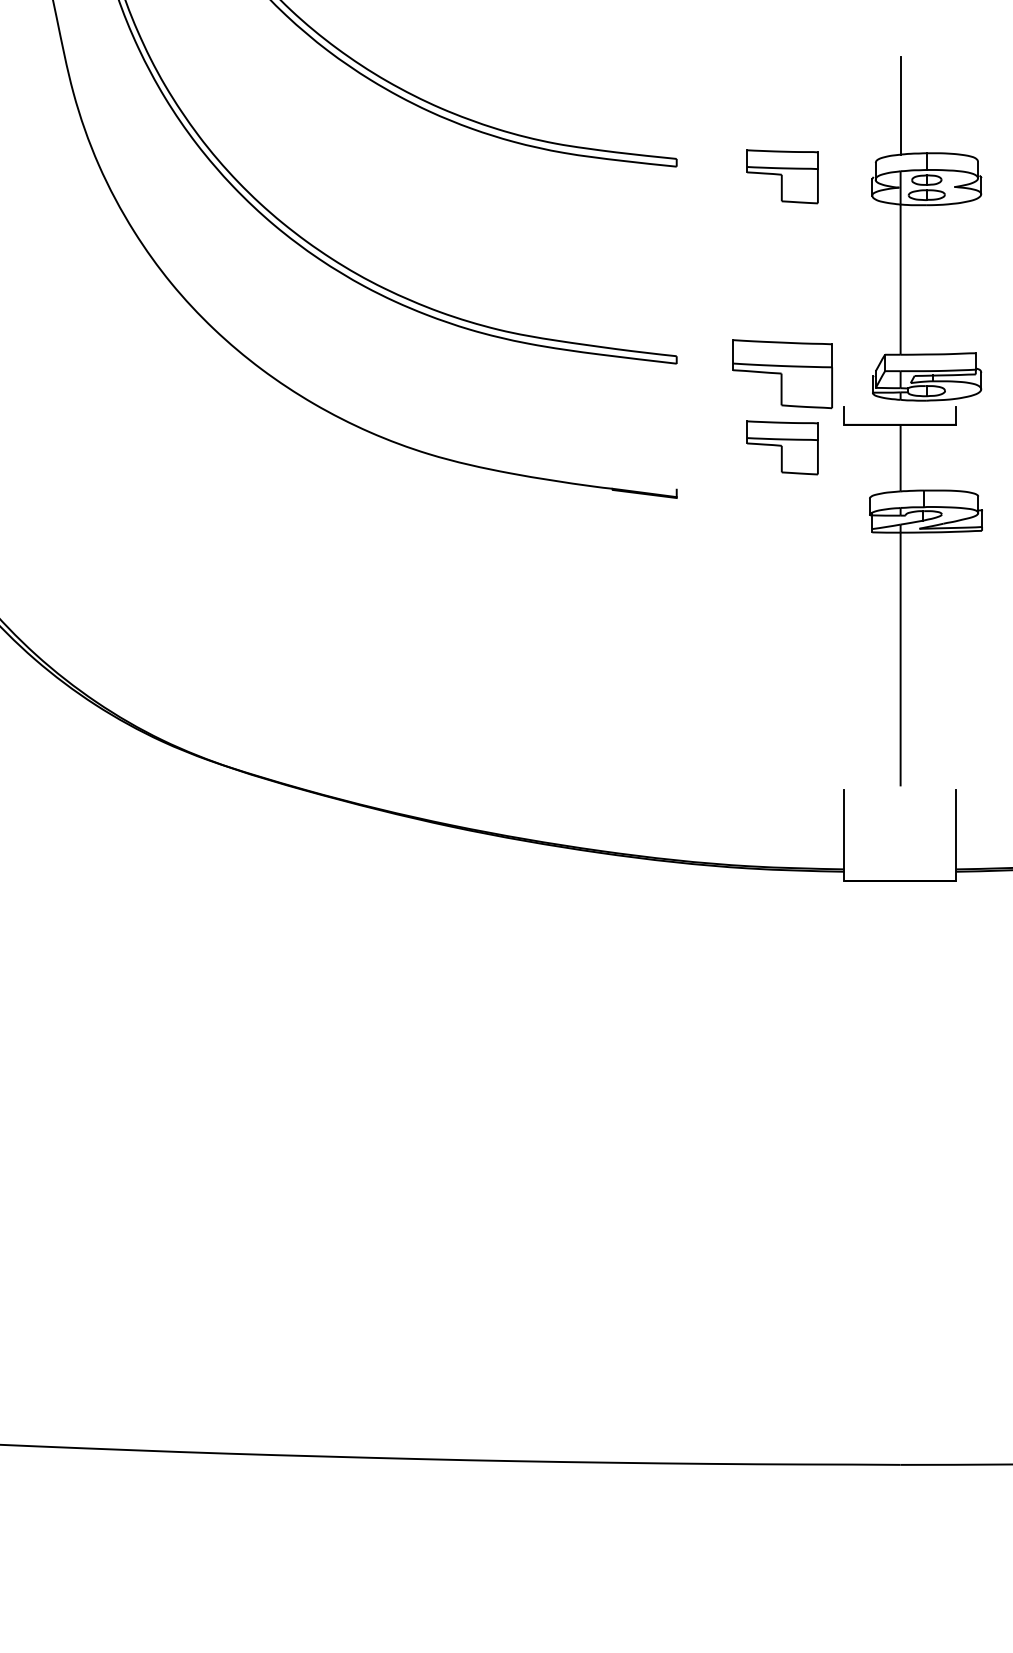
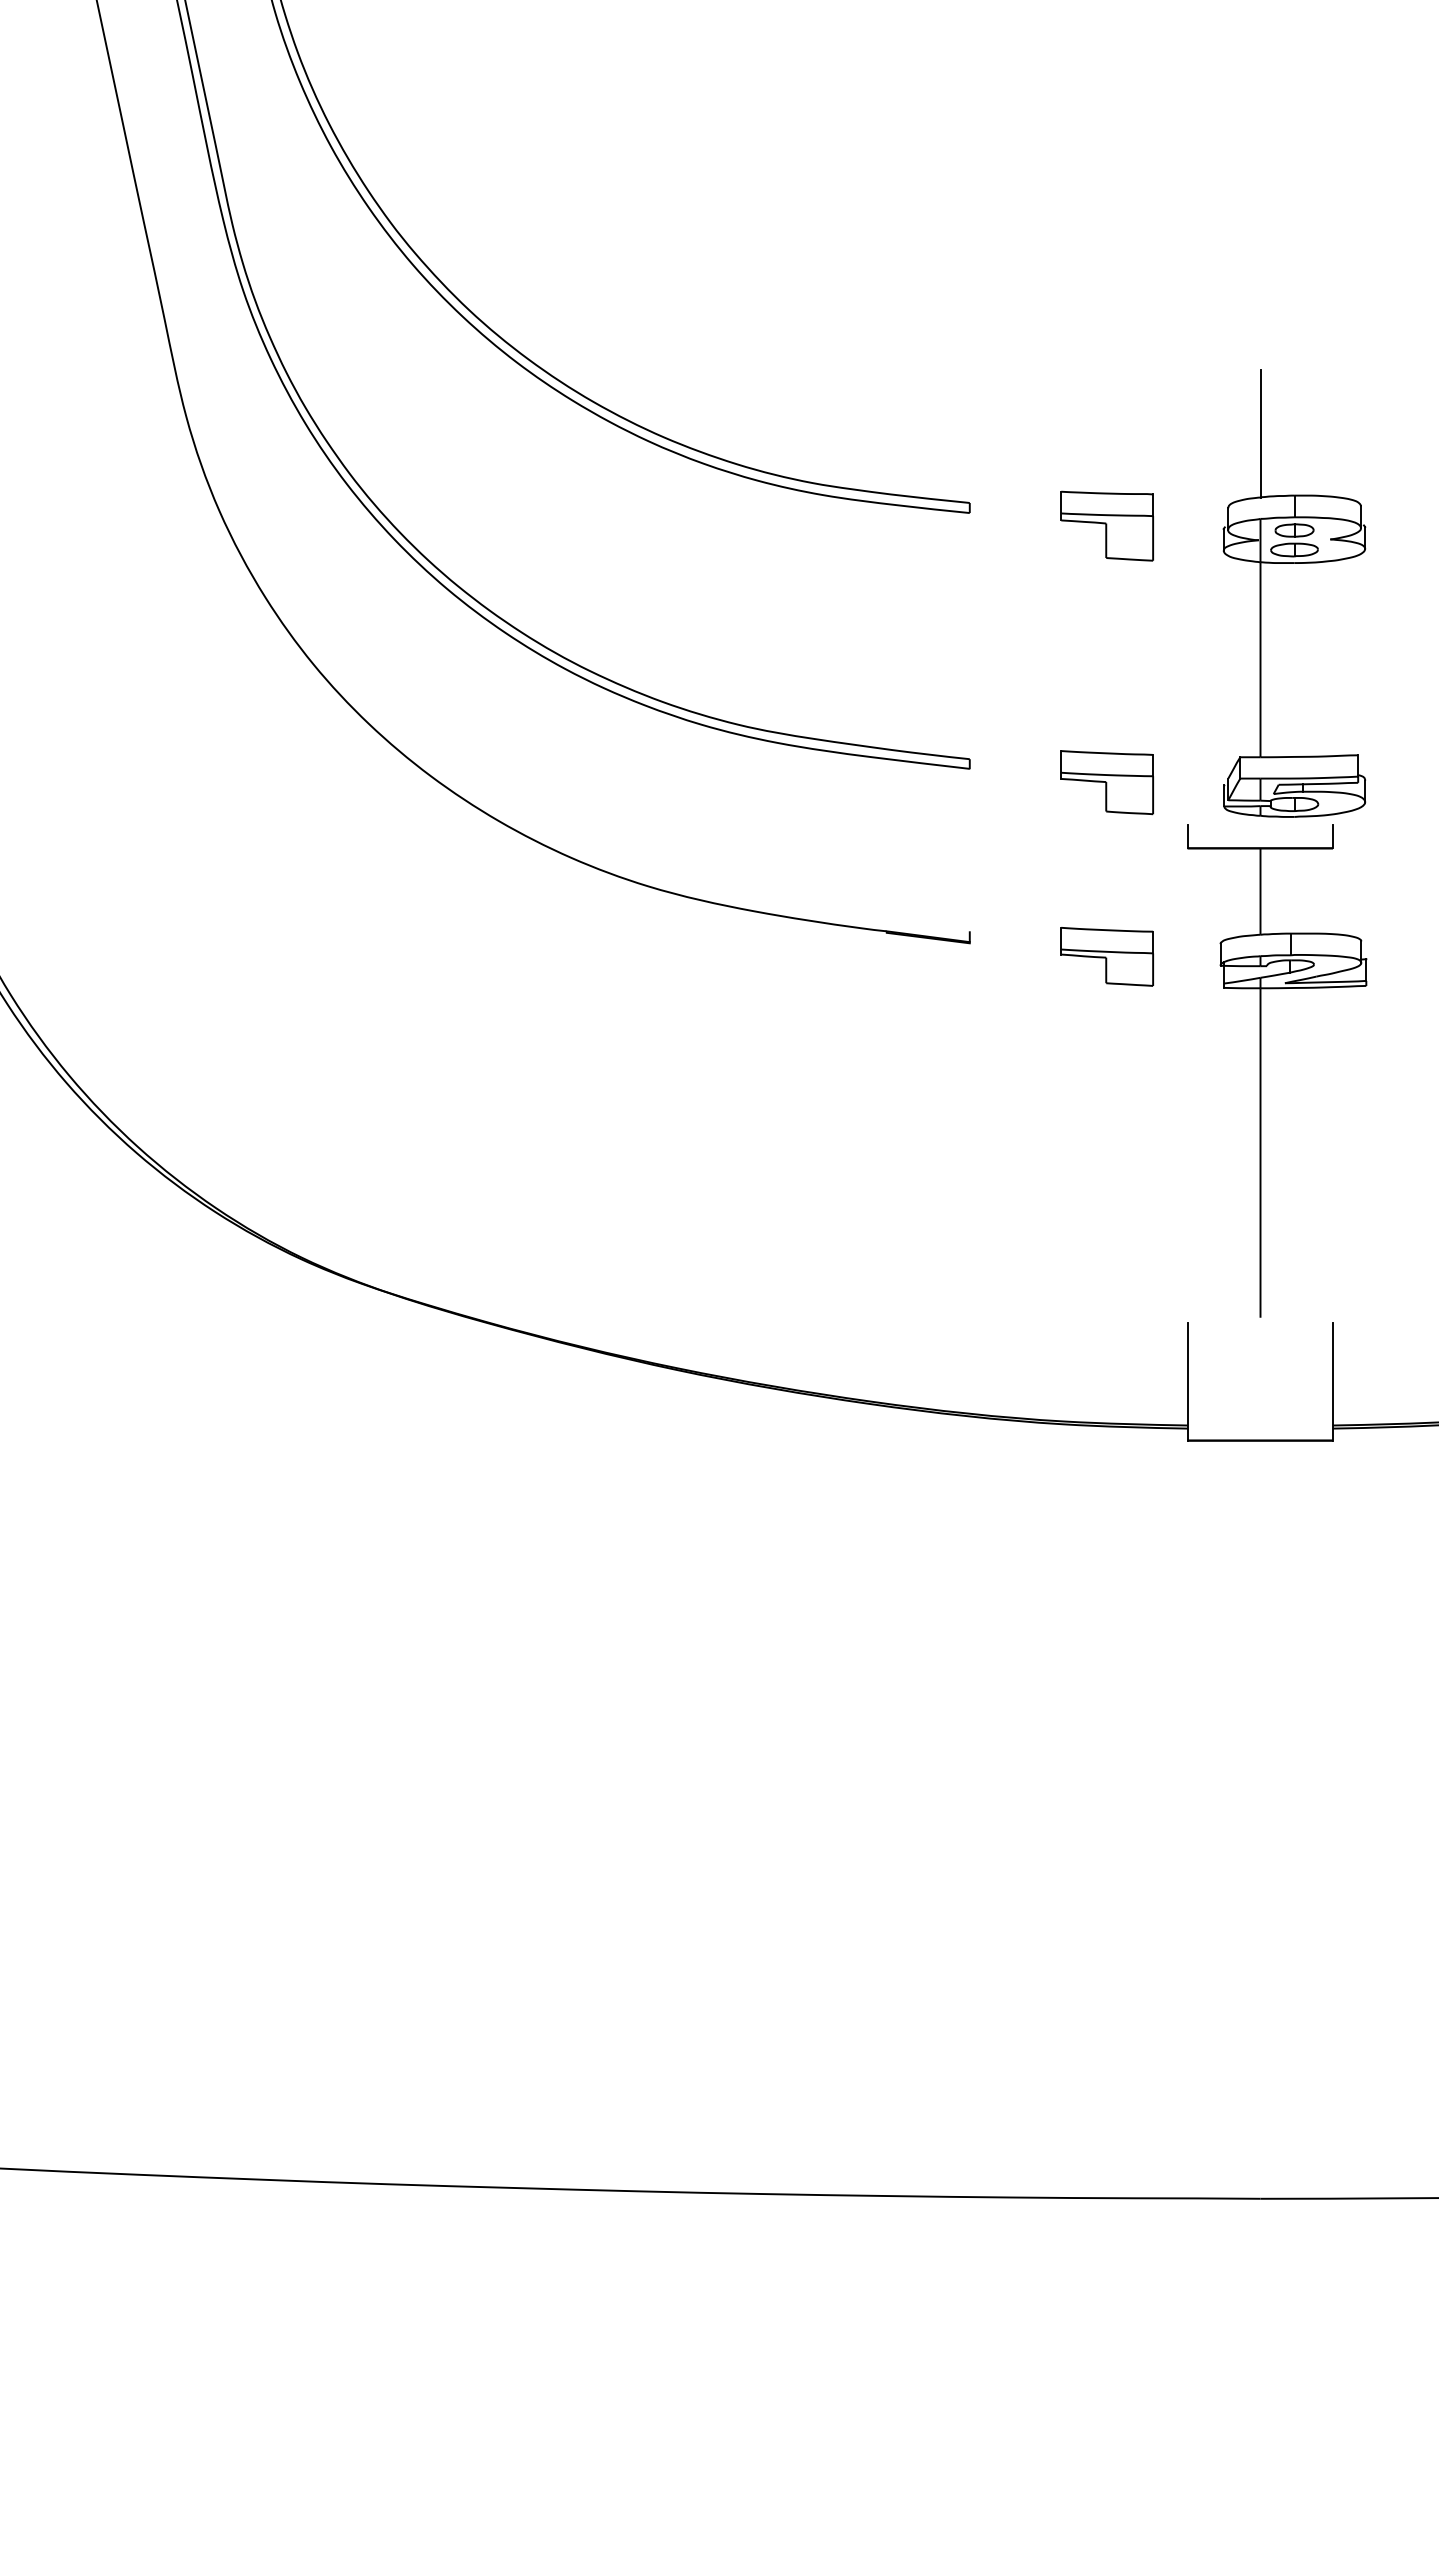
part: (782, 374) -> (1106, 782), size x0.71
part: (782, 447) -> (1106, 877), removed
part: (782, 508) -> (1106, 956), added

